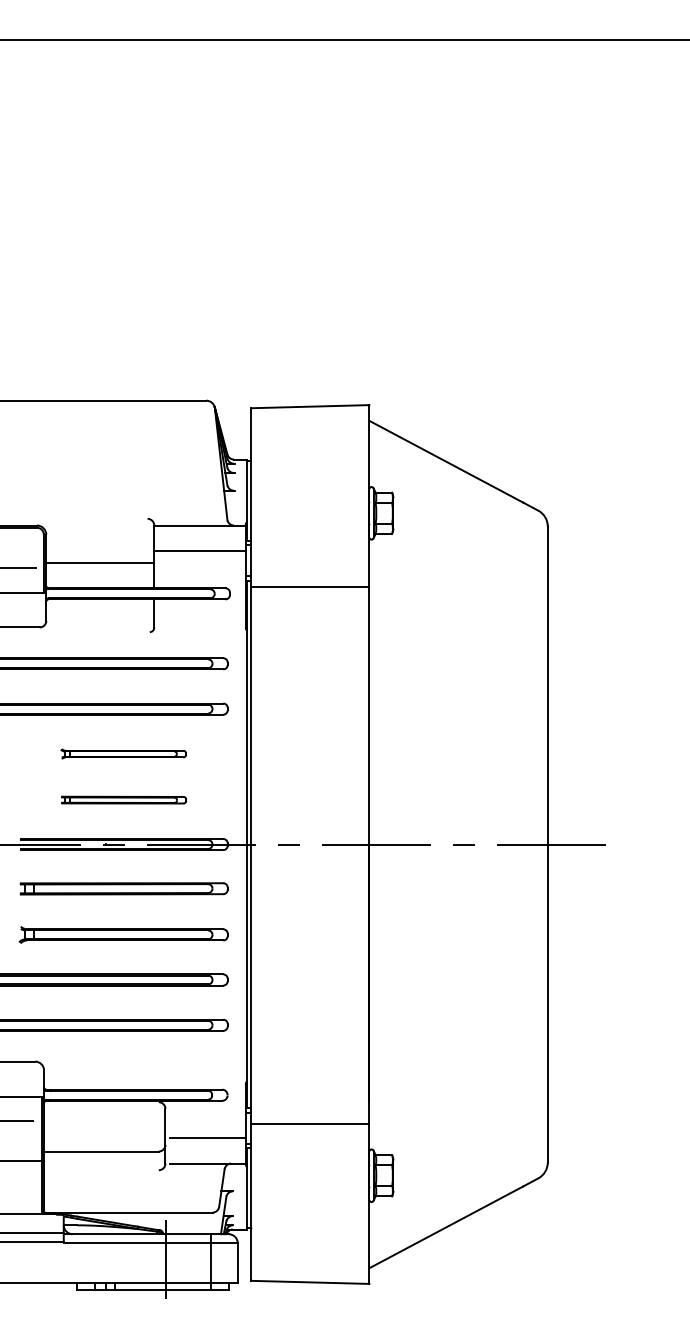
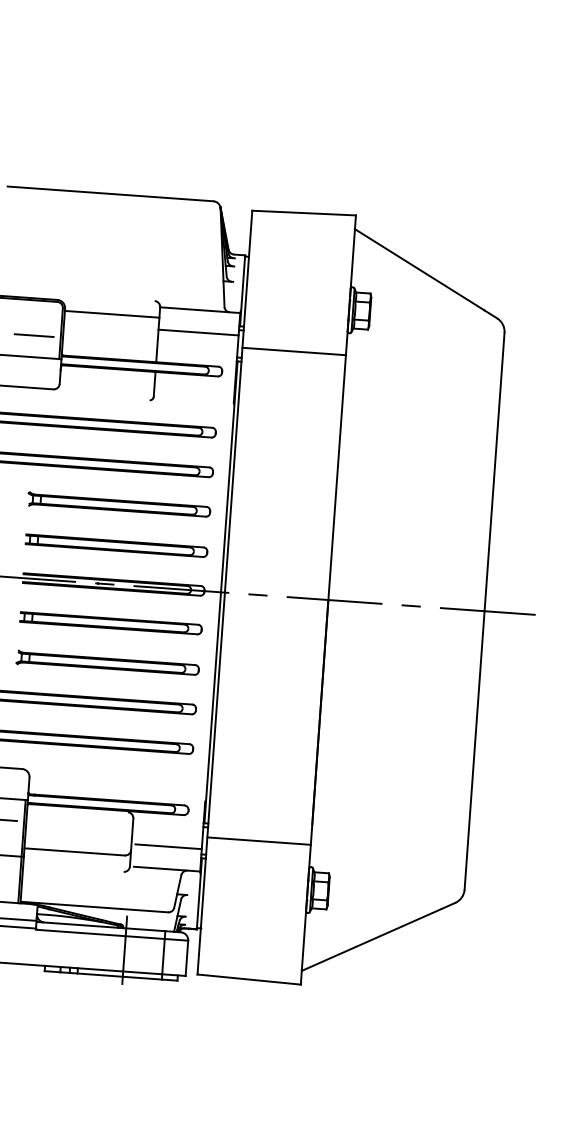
line: (100, 563) -> (112, 314), moved
line: (310, 586) -> (294, 351), moved
part: (123, 753) -> (118, 504), size x1.67
part: (123, 799) -> (116, 545), size x1.67

